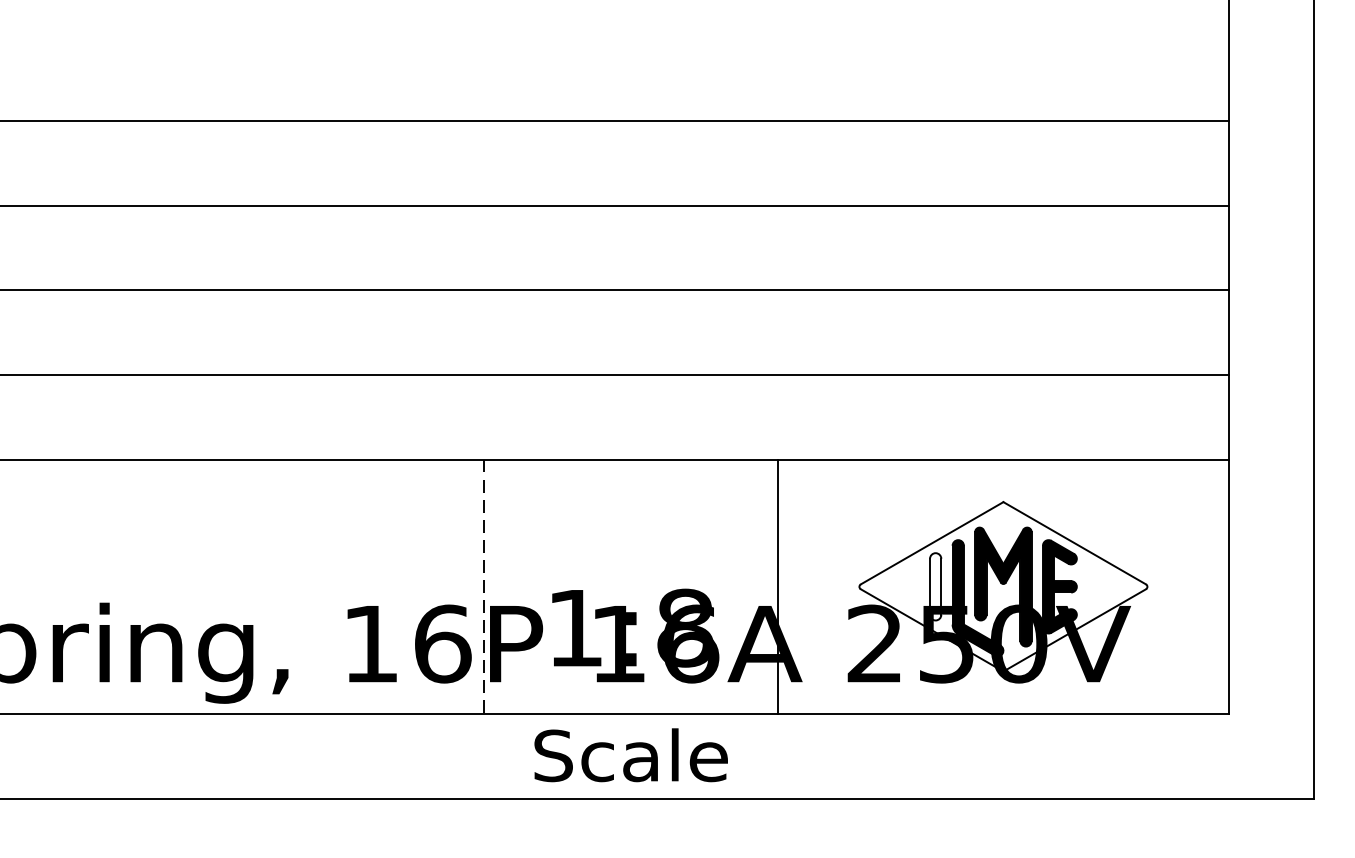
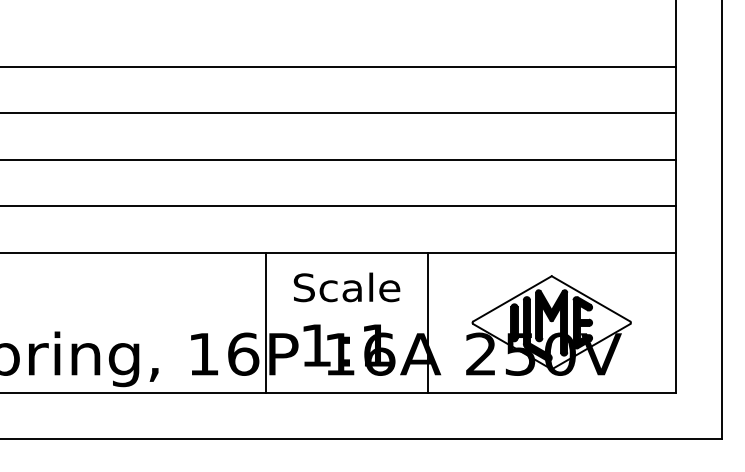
line: (482, 586) -> (265, 322), dashed -> solid
fill: (935, 586) -> (514, 322), added
text: (684, 628) -> (376, 345), 1:8 -> 1:1
text: (630, 755) -> (346, 287), moved

